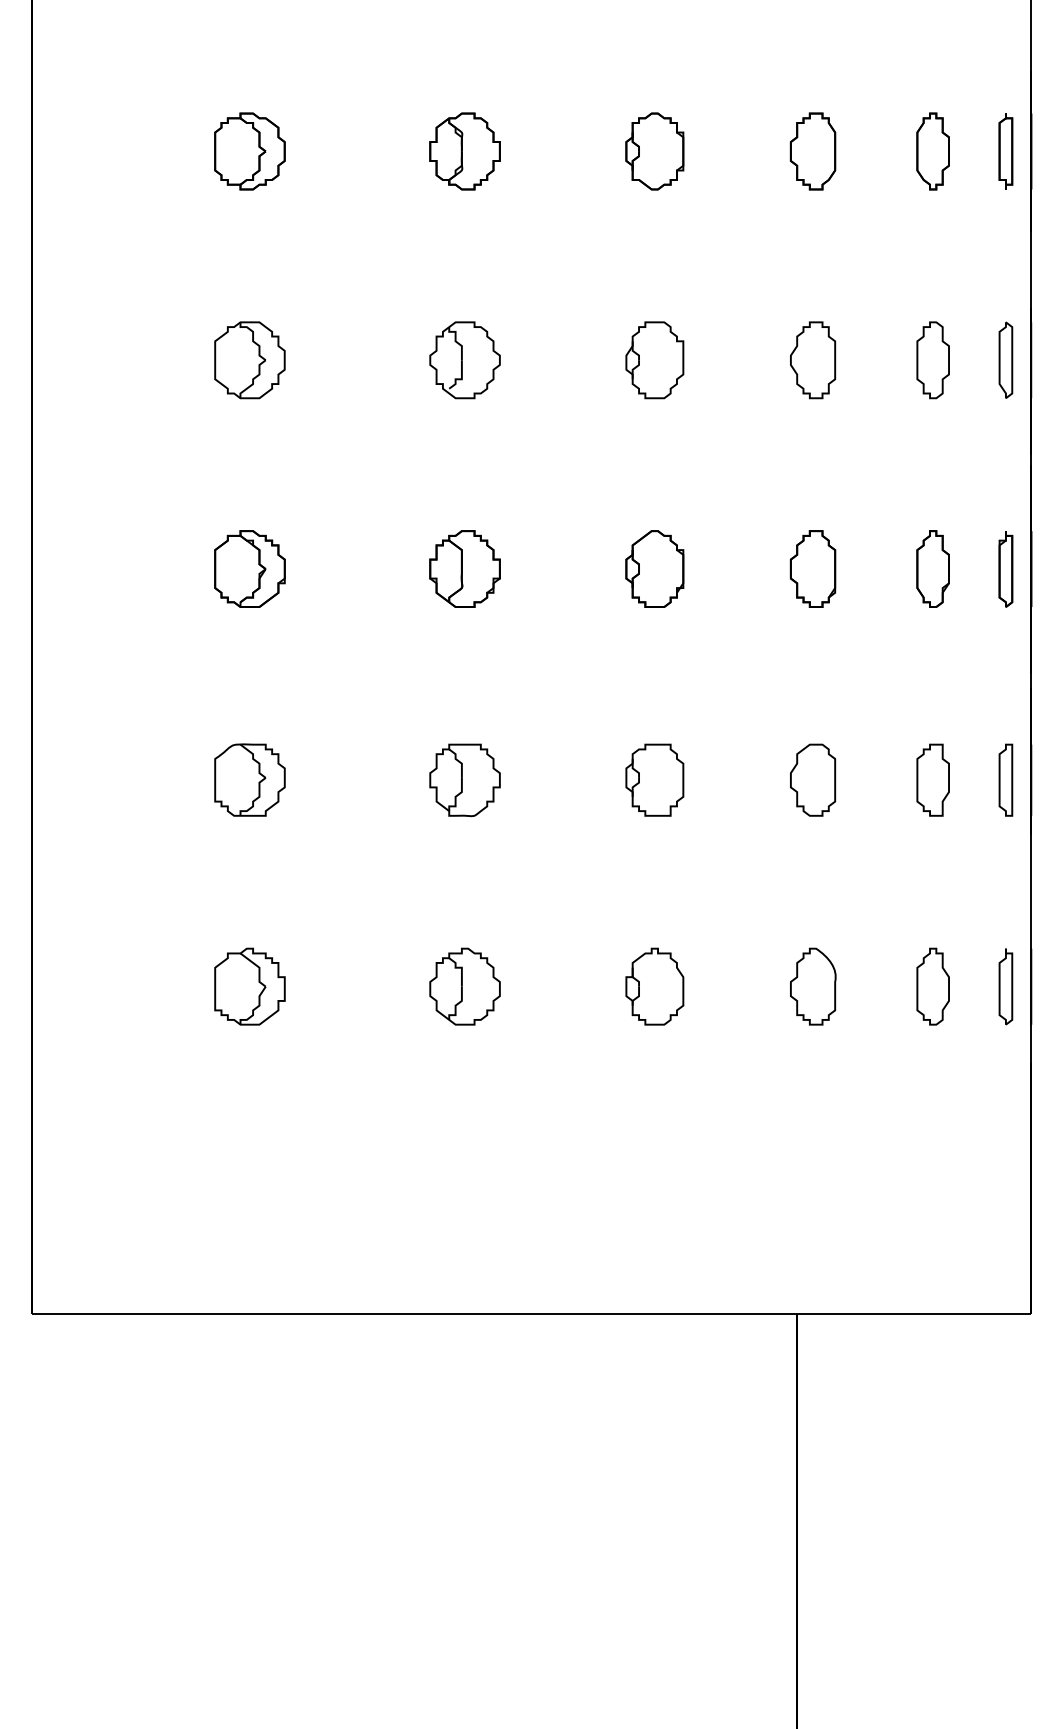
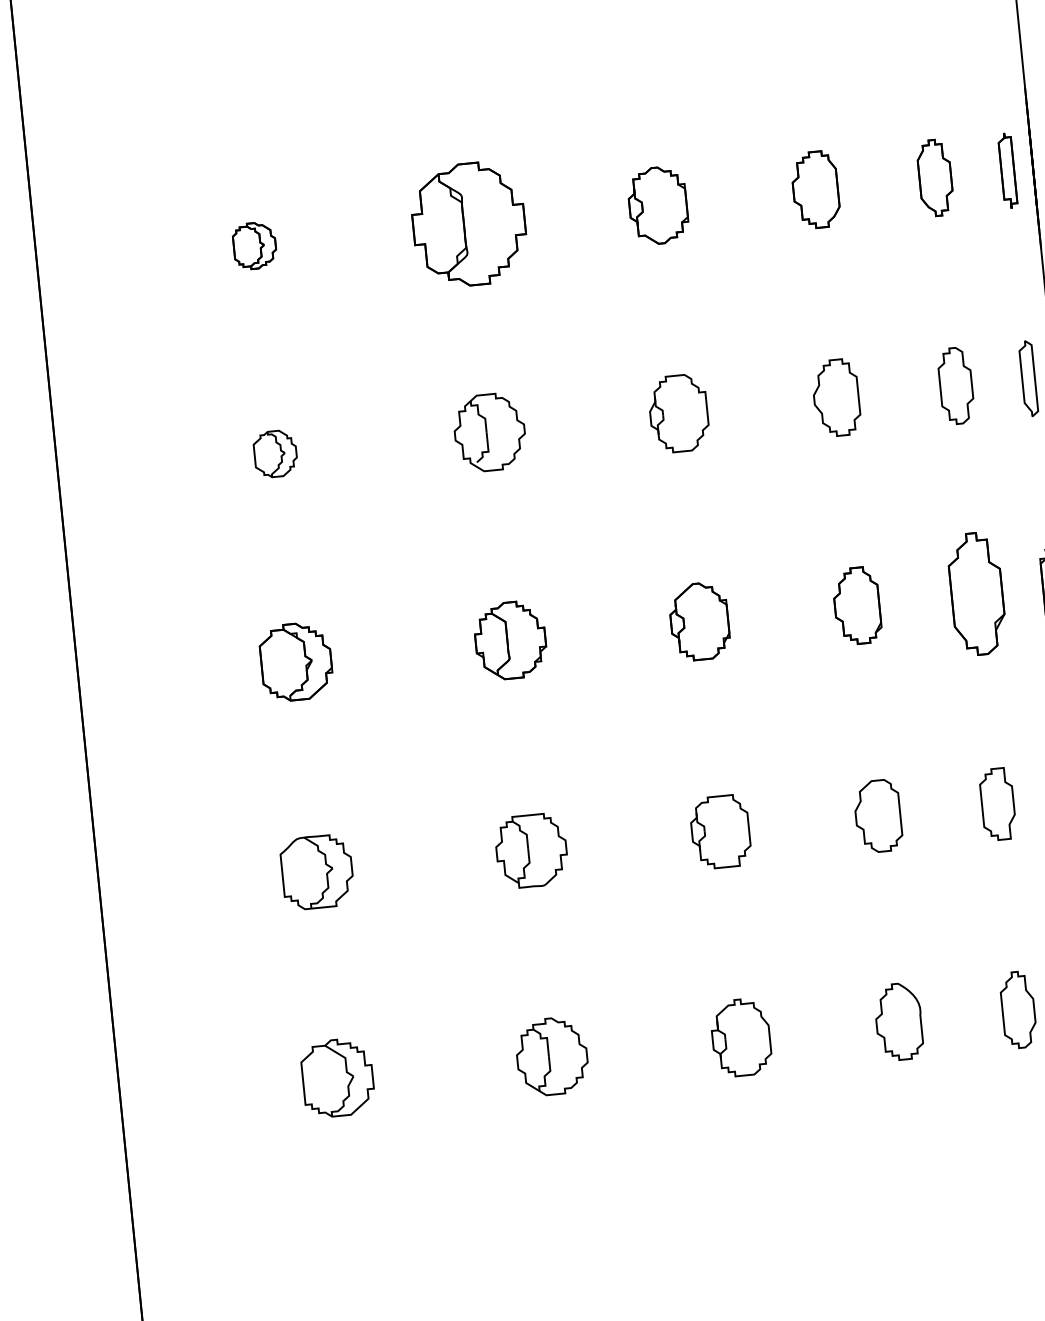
part: (249, 151) -> (254, 245), size x0.6
part: (464, 151) -> (468, 224), size x1.6
part: (249, 360) -> (275, 454), size x0.6
part: (932, 568) -> (976, 593), size x1.6

